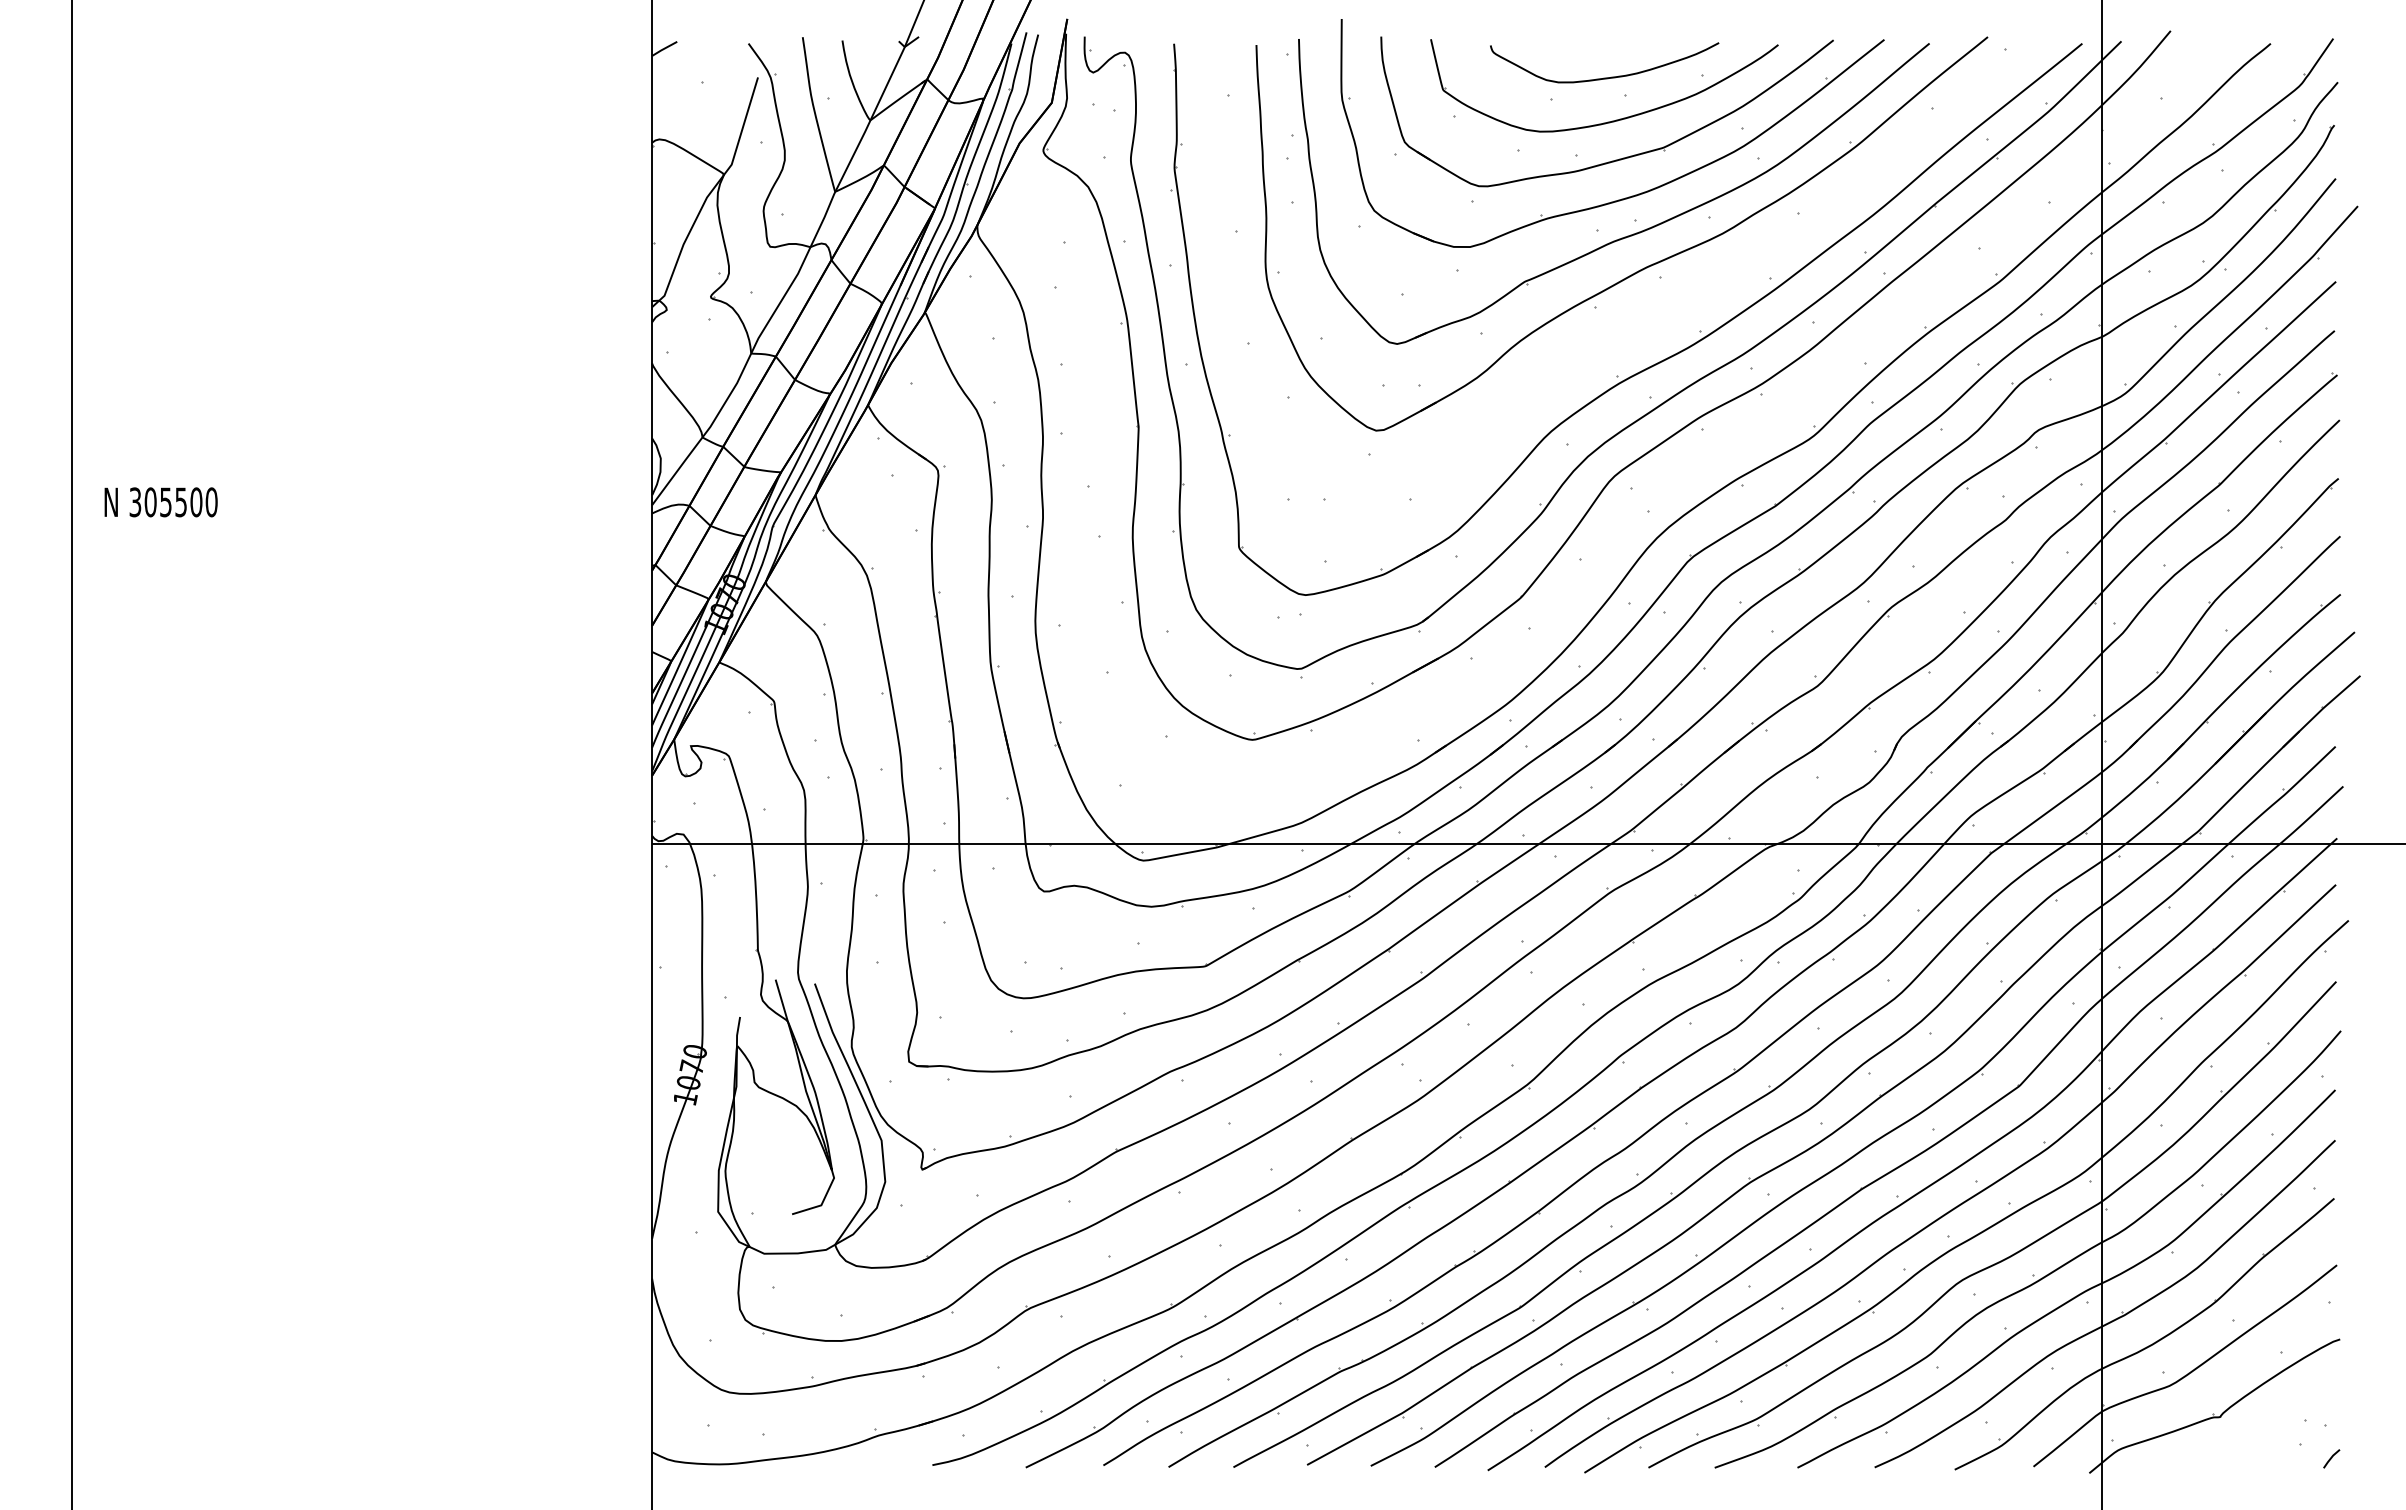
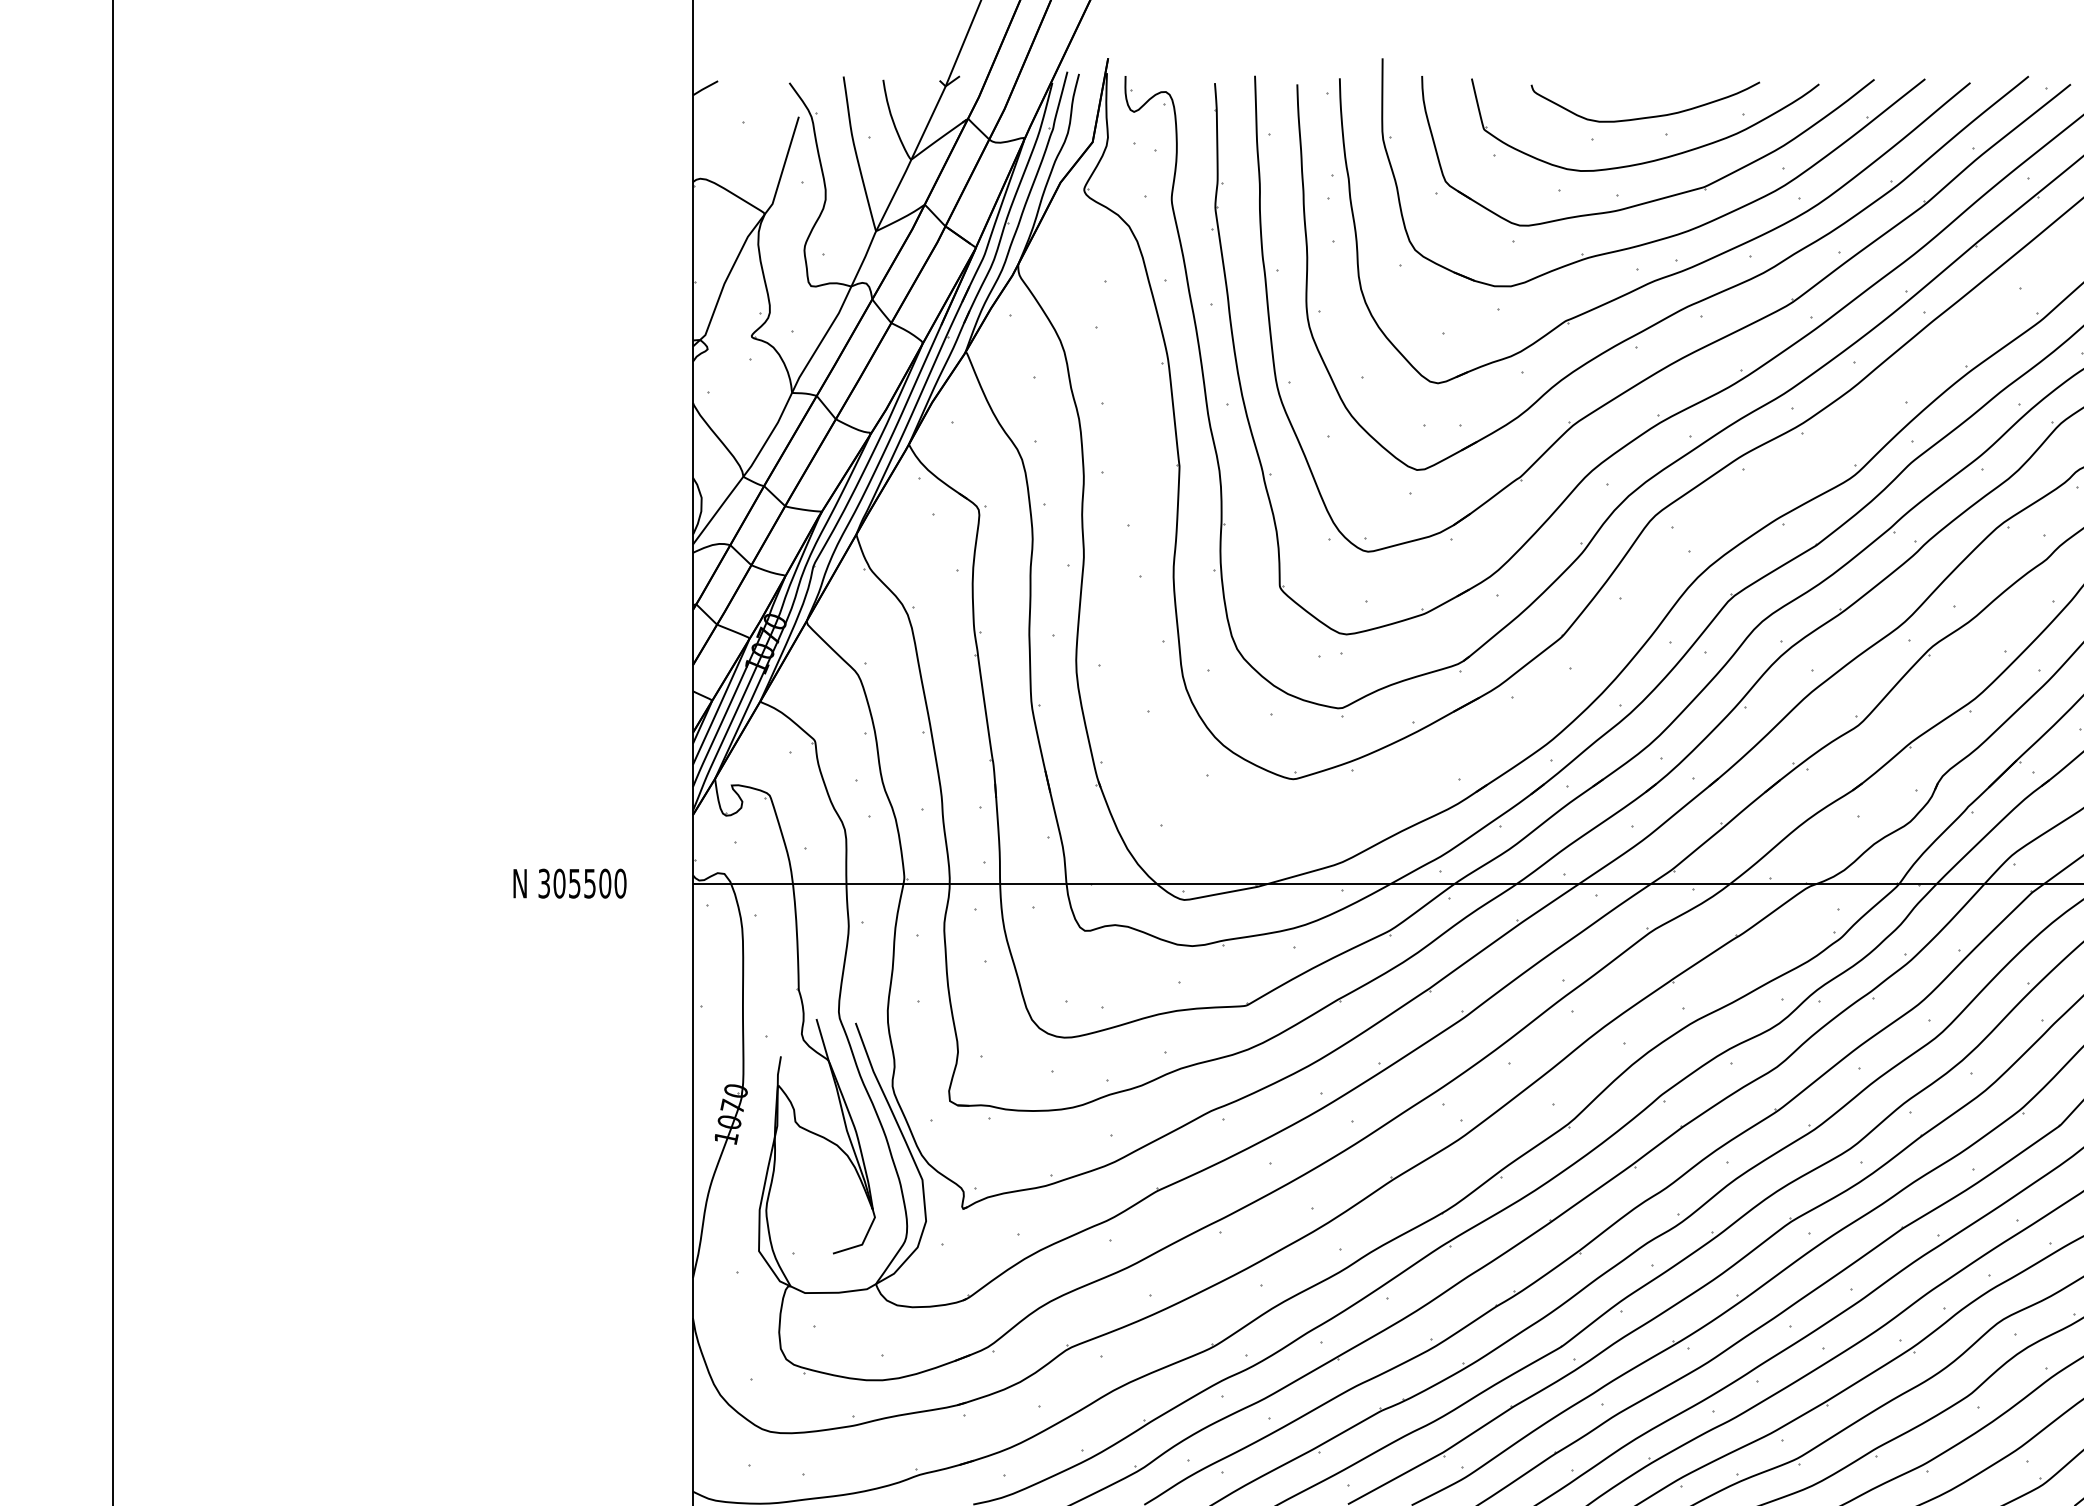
part: (1643, 316) -> (1684, 355), added
text: (160, 502) -> (569, 883), moved

